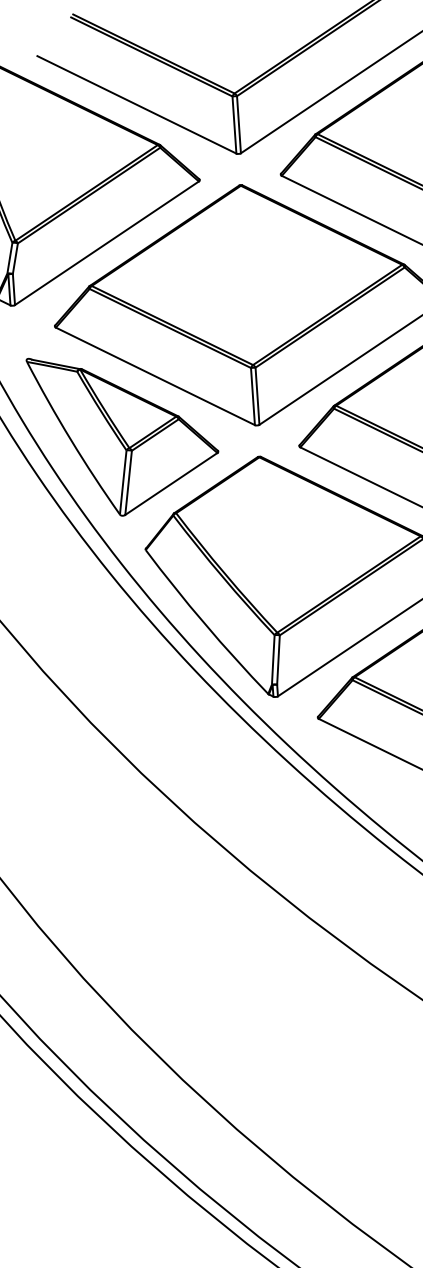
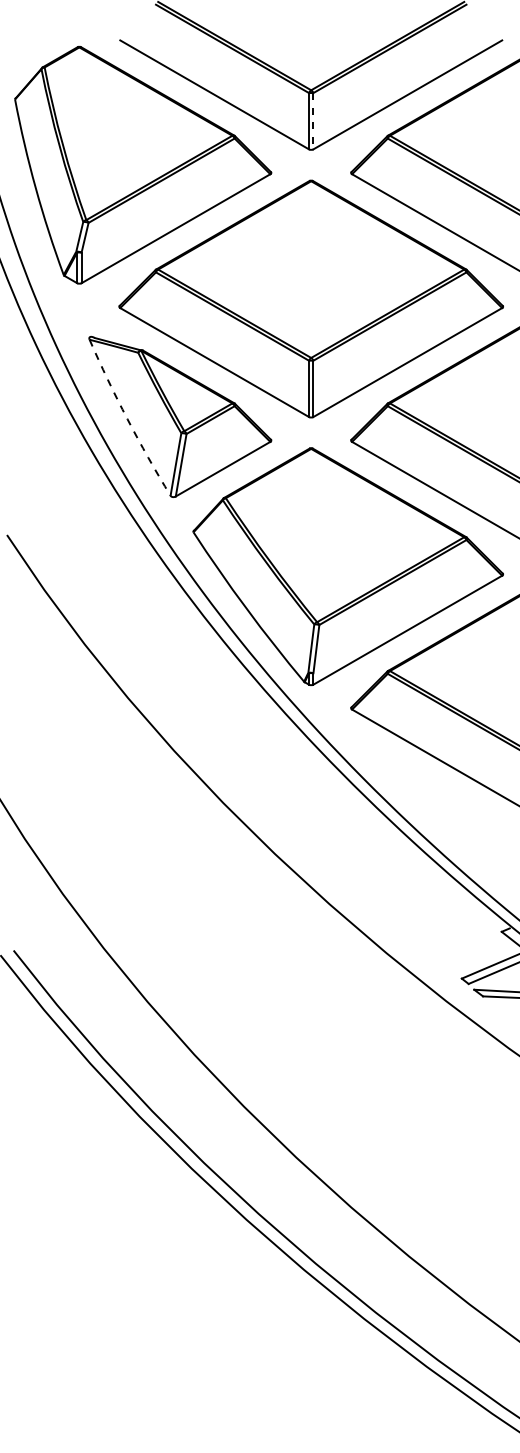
line: (239, 125) -> (313, 121), solid -> dashed
arc: (70, 440) -> (127, 419), solid -> dashed

